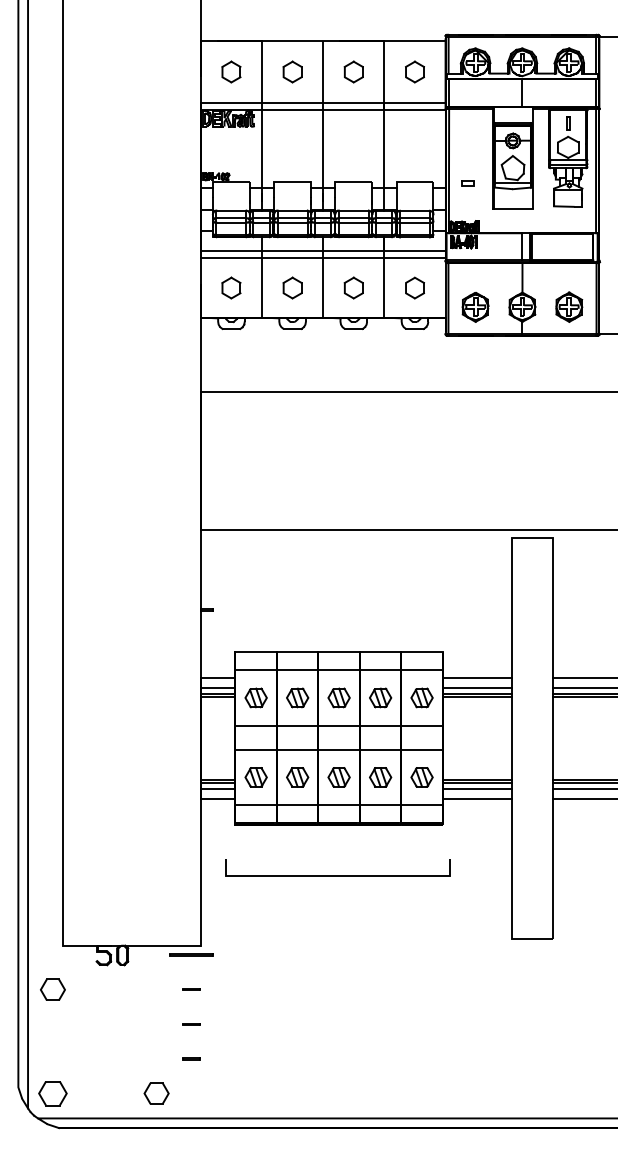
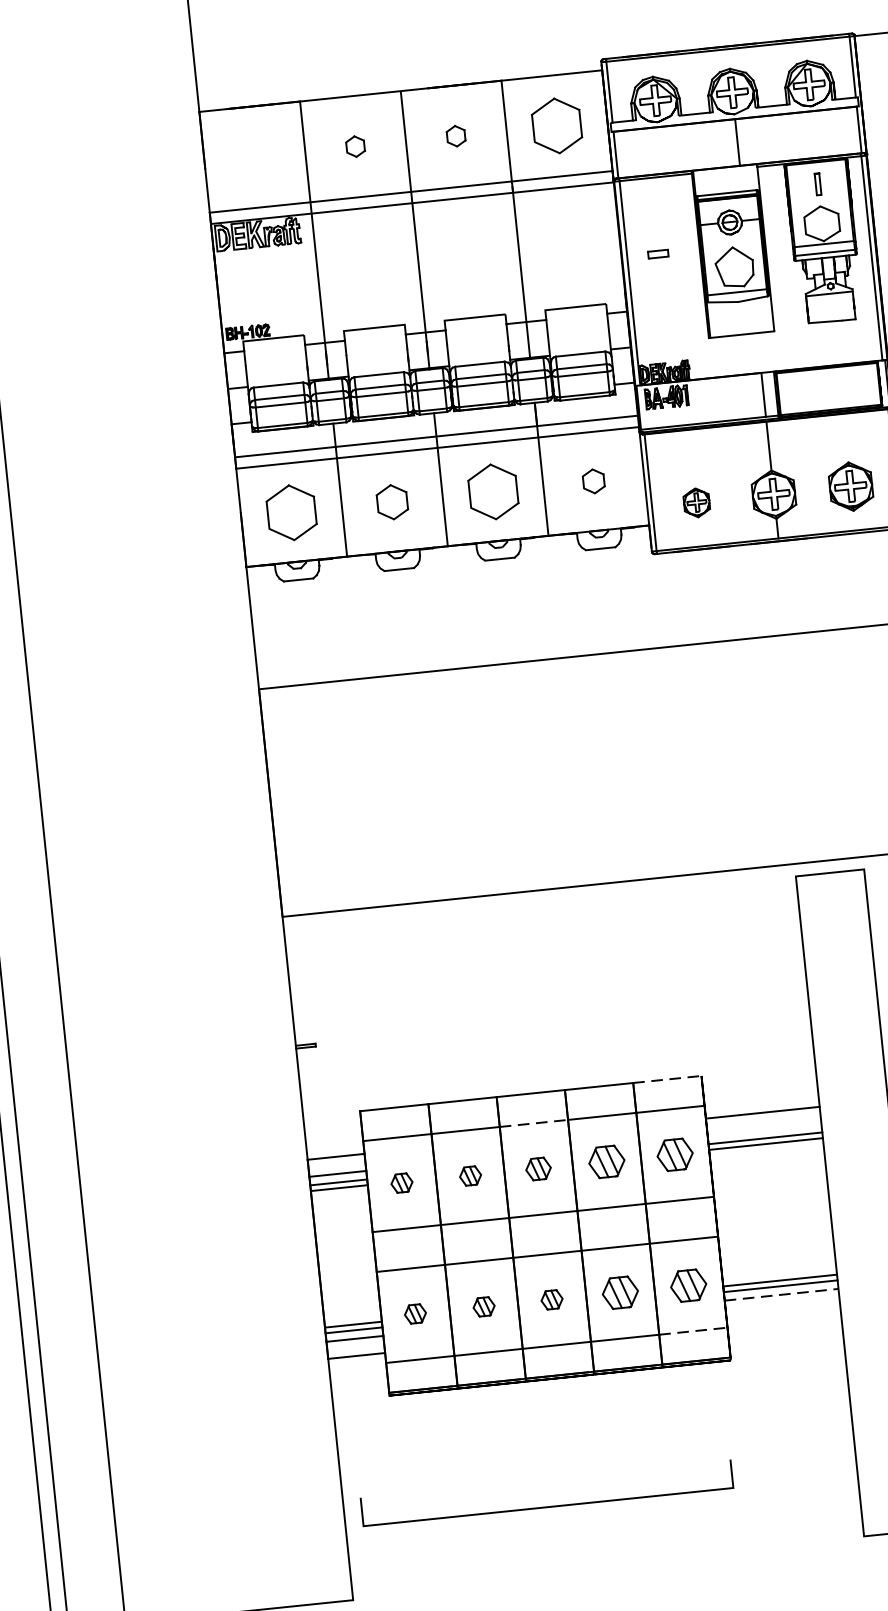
part: (231, 71) -> (254, 156), removed
part: (292, 71) -> (355, 145), size x0.6
part: (353, 71) -> (455, 135), size x0.6
part: (414, 71) -> (556, 125), size x1.6
part: (467, 183) -> (657, 254), moved
part: (231, 287) -> (291, 511), size x1.6
part: (353, 287) -> (492, 490), size x1.6
part: (414, 287) -> (592, 480), size x0.7
part: (475, 307) -> (696, 503), size x0.6
line: (422, 652) -> (668, 1079), solid -> dashed
line: (339, 670) -> (534, 1123), solid -> dashed
line: (476, 688) -> (763, 1130), removed
part: (255, 697) -> (400, 1182), size x0.6
part: (297, 697) -> (470, 1175), size x0.6
part: (338, 697) -> (537, 1168), size x0.7
part: (255, 777) -> (414, 1314), size x0.6
part: (297, 777) -> (483, 1307), size x0.6
part: (338, 777) -> (551, 1300), size x0.6
line: (477, 788) -> (781, 1294), solid -> dashed
line: (476, 799) -> (782, 1312), removed
line: (422, 805) -> (694, 1331), solid -> dashed
line: (337, 875) -> (547, 1506), moved

